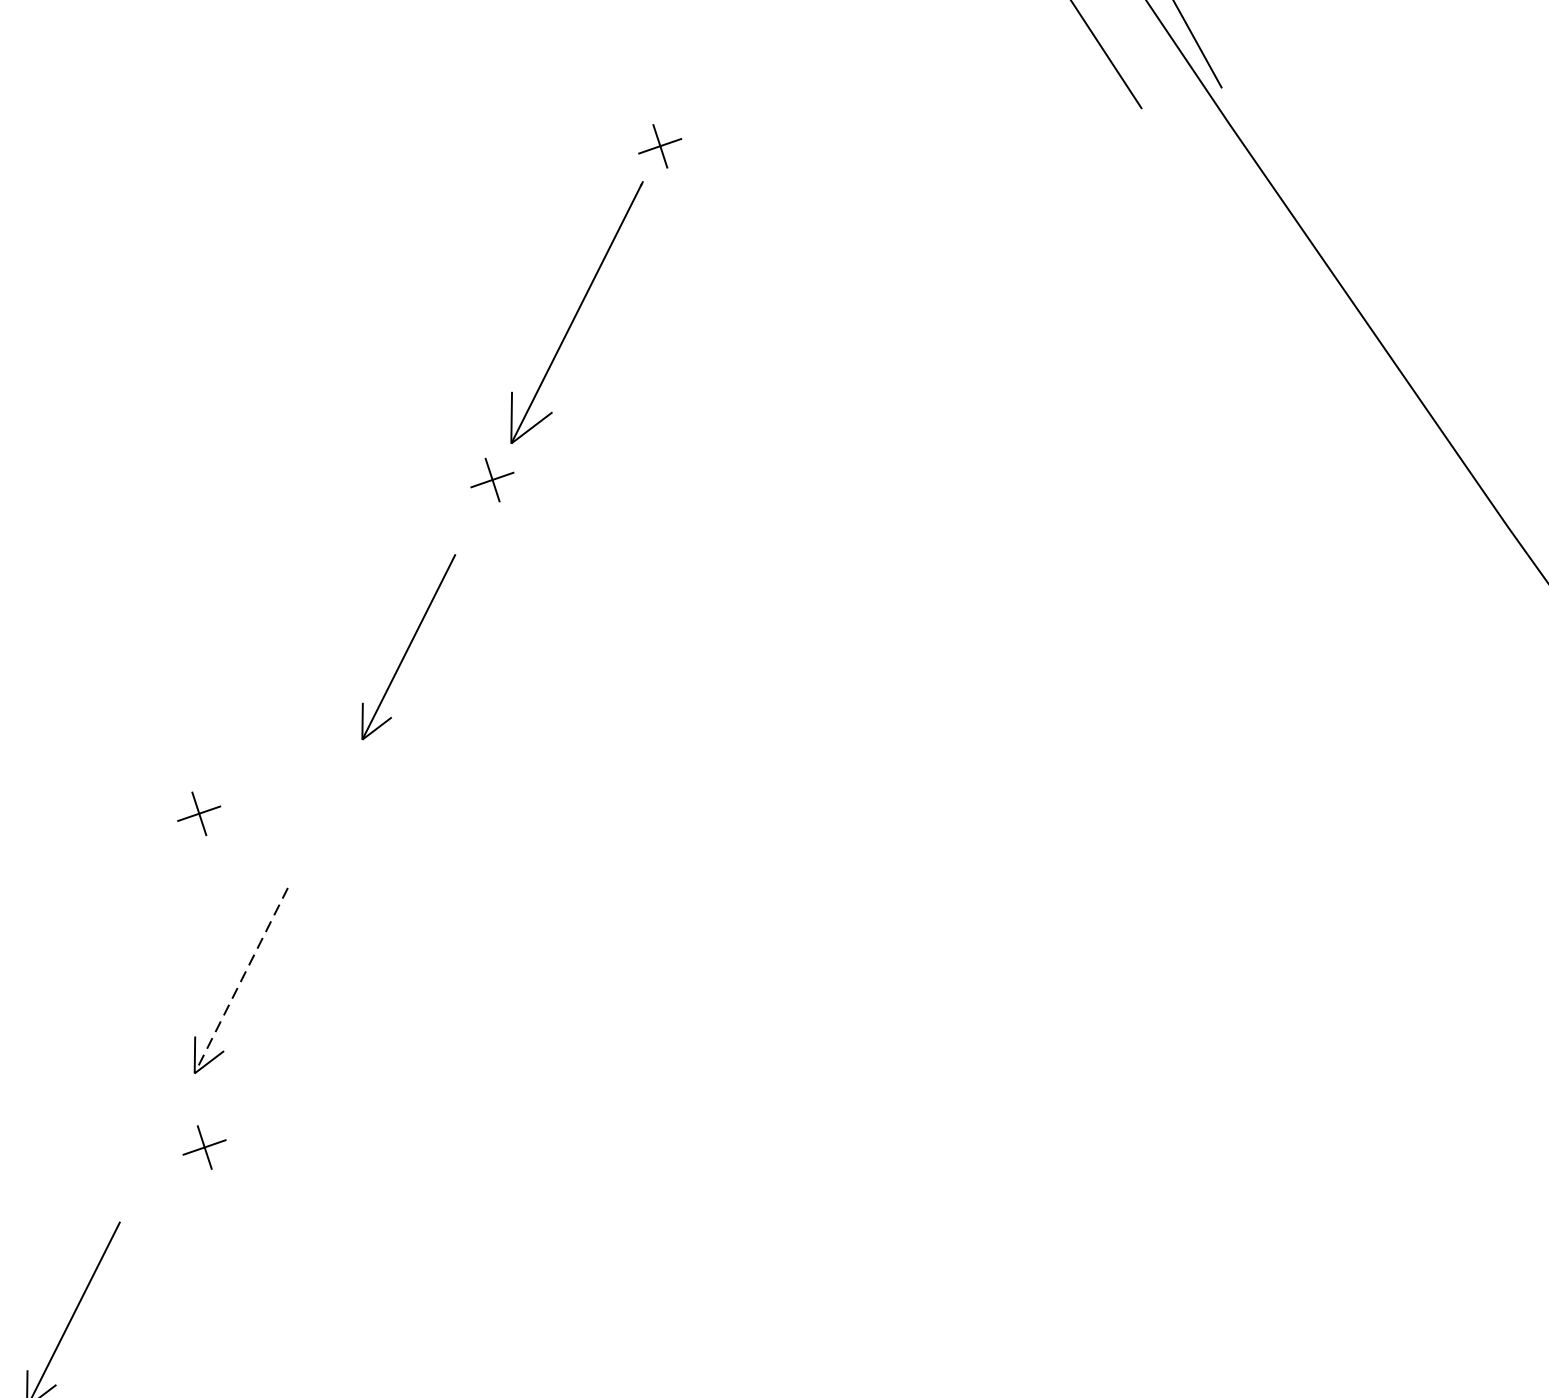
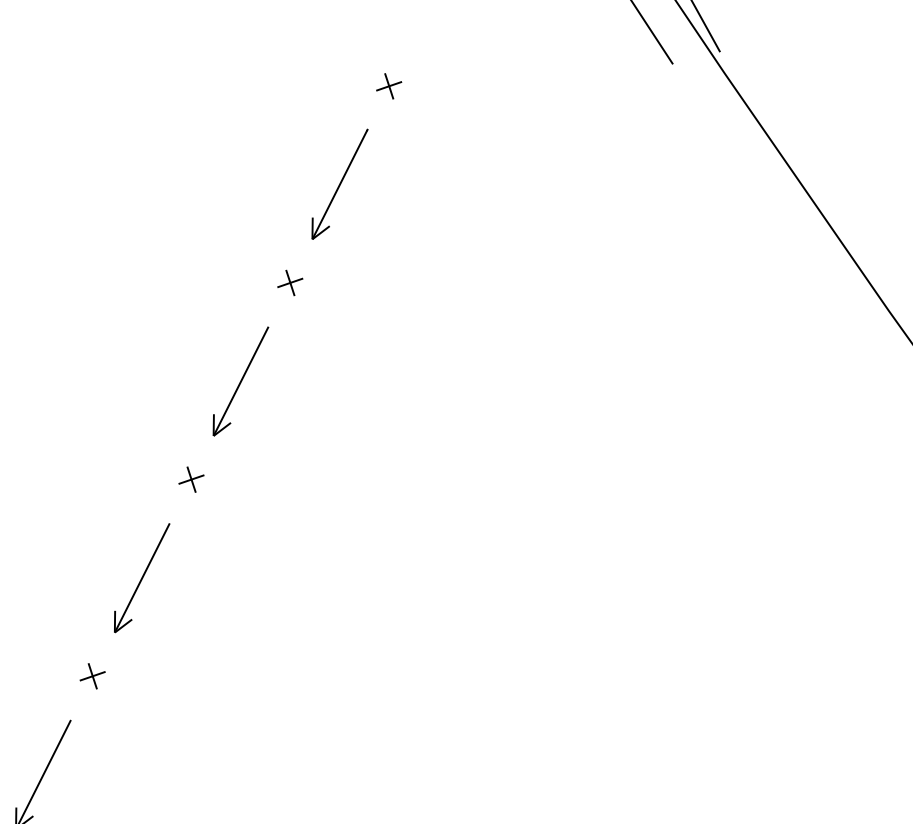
part: (575, 311) -> (339, 183), size x0.71
part: (199, 813) -> (191, 479), moved
line: (241, 981) -> (142, 578), dashed -> solid
part: (204, 1147) -> (92, 676), moved

